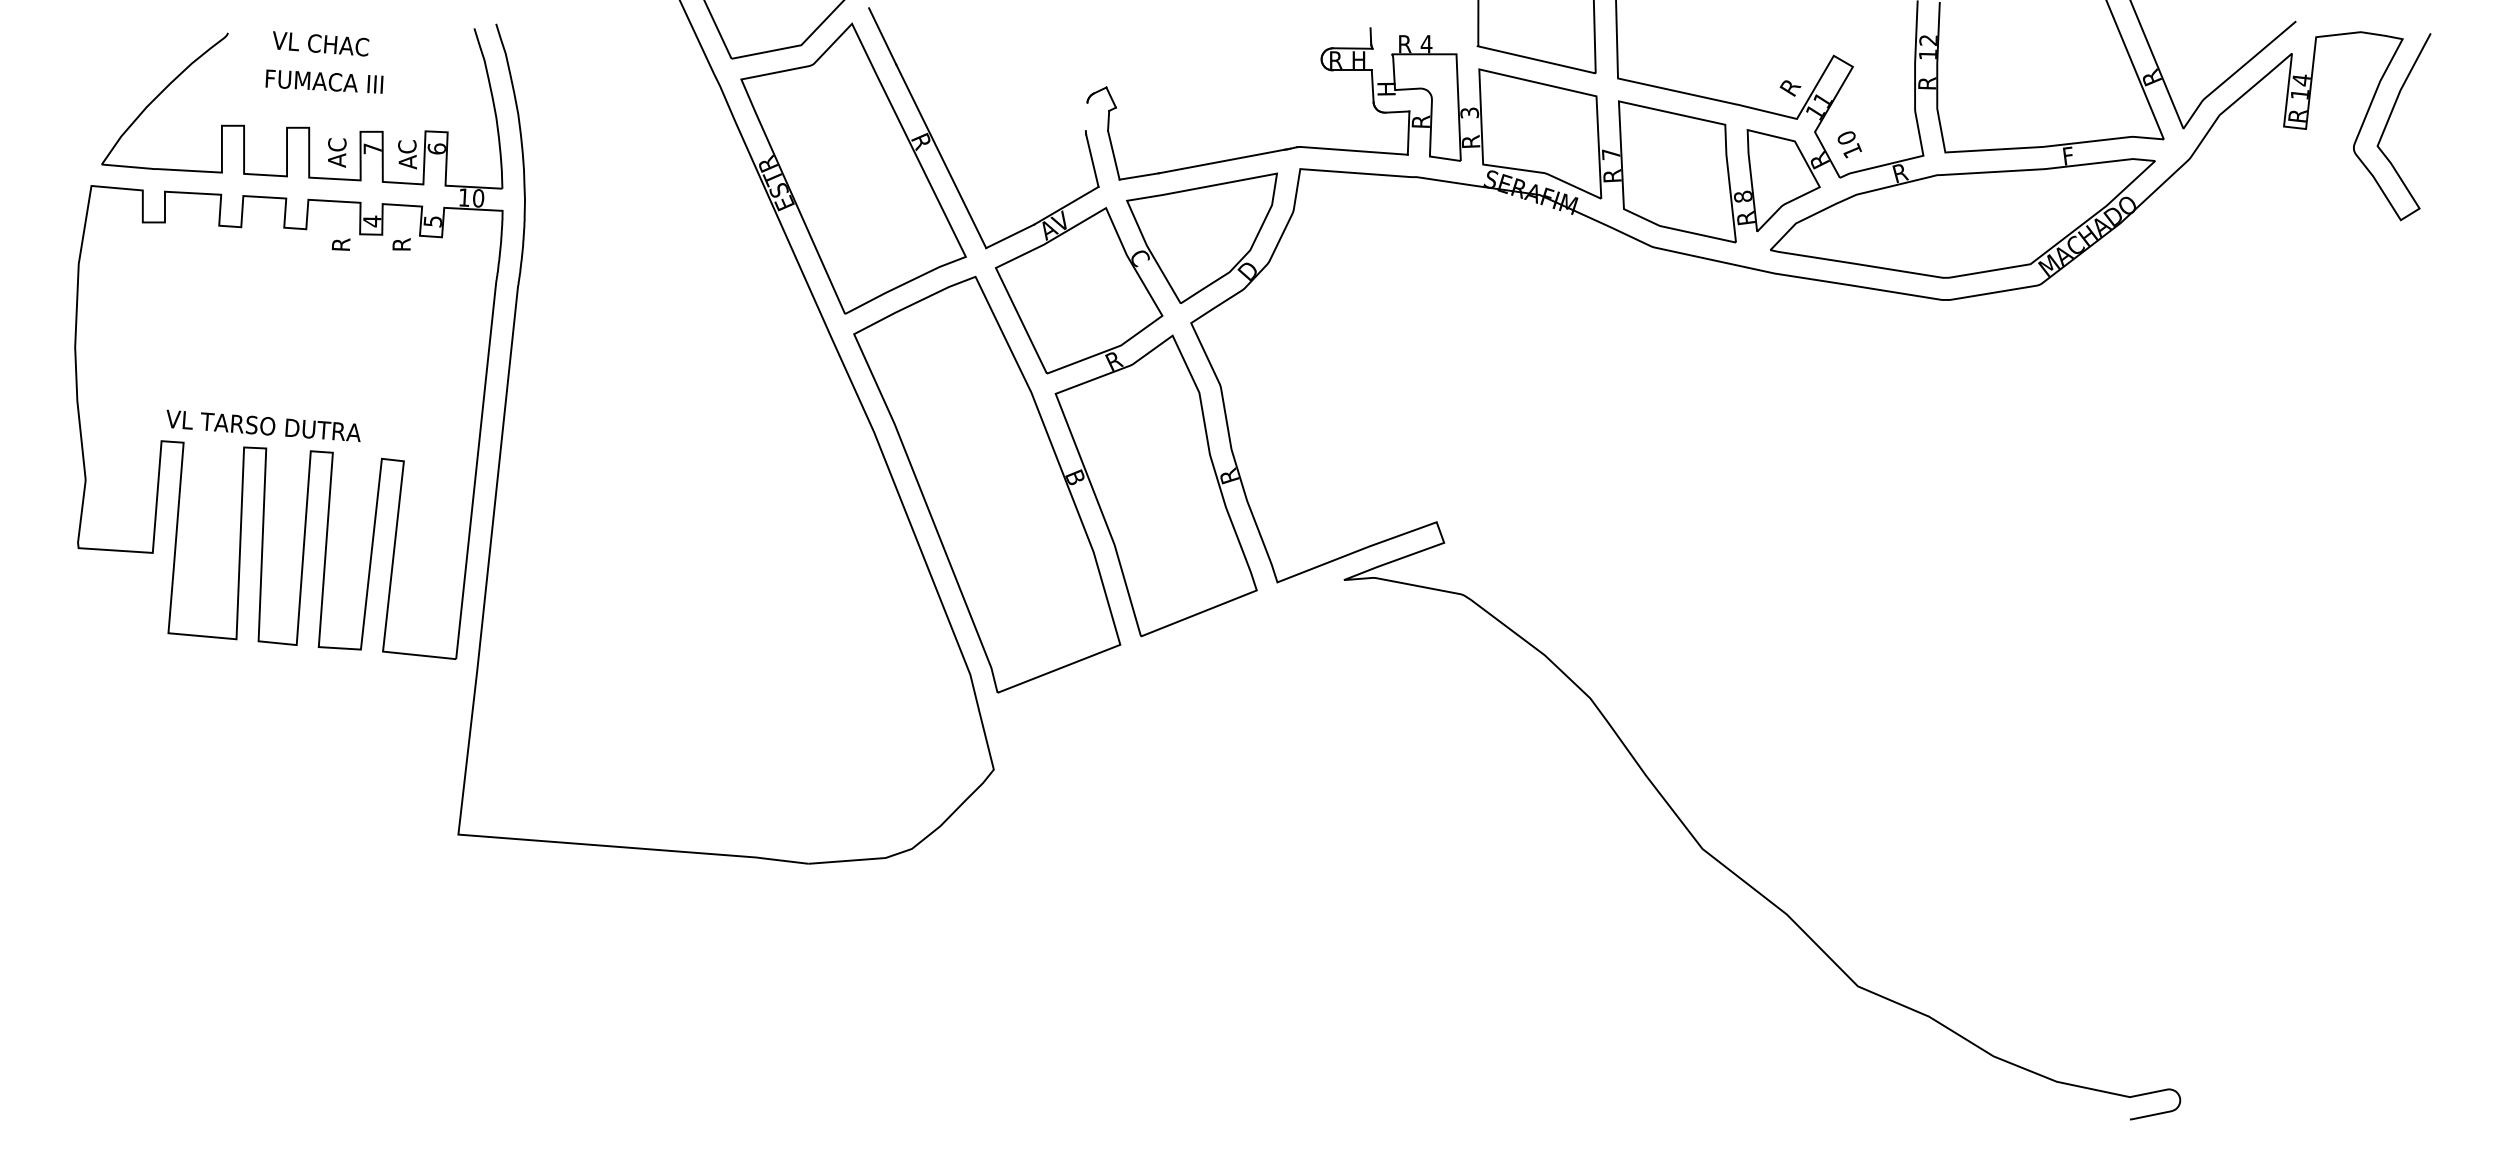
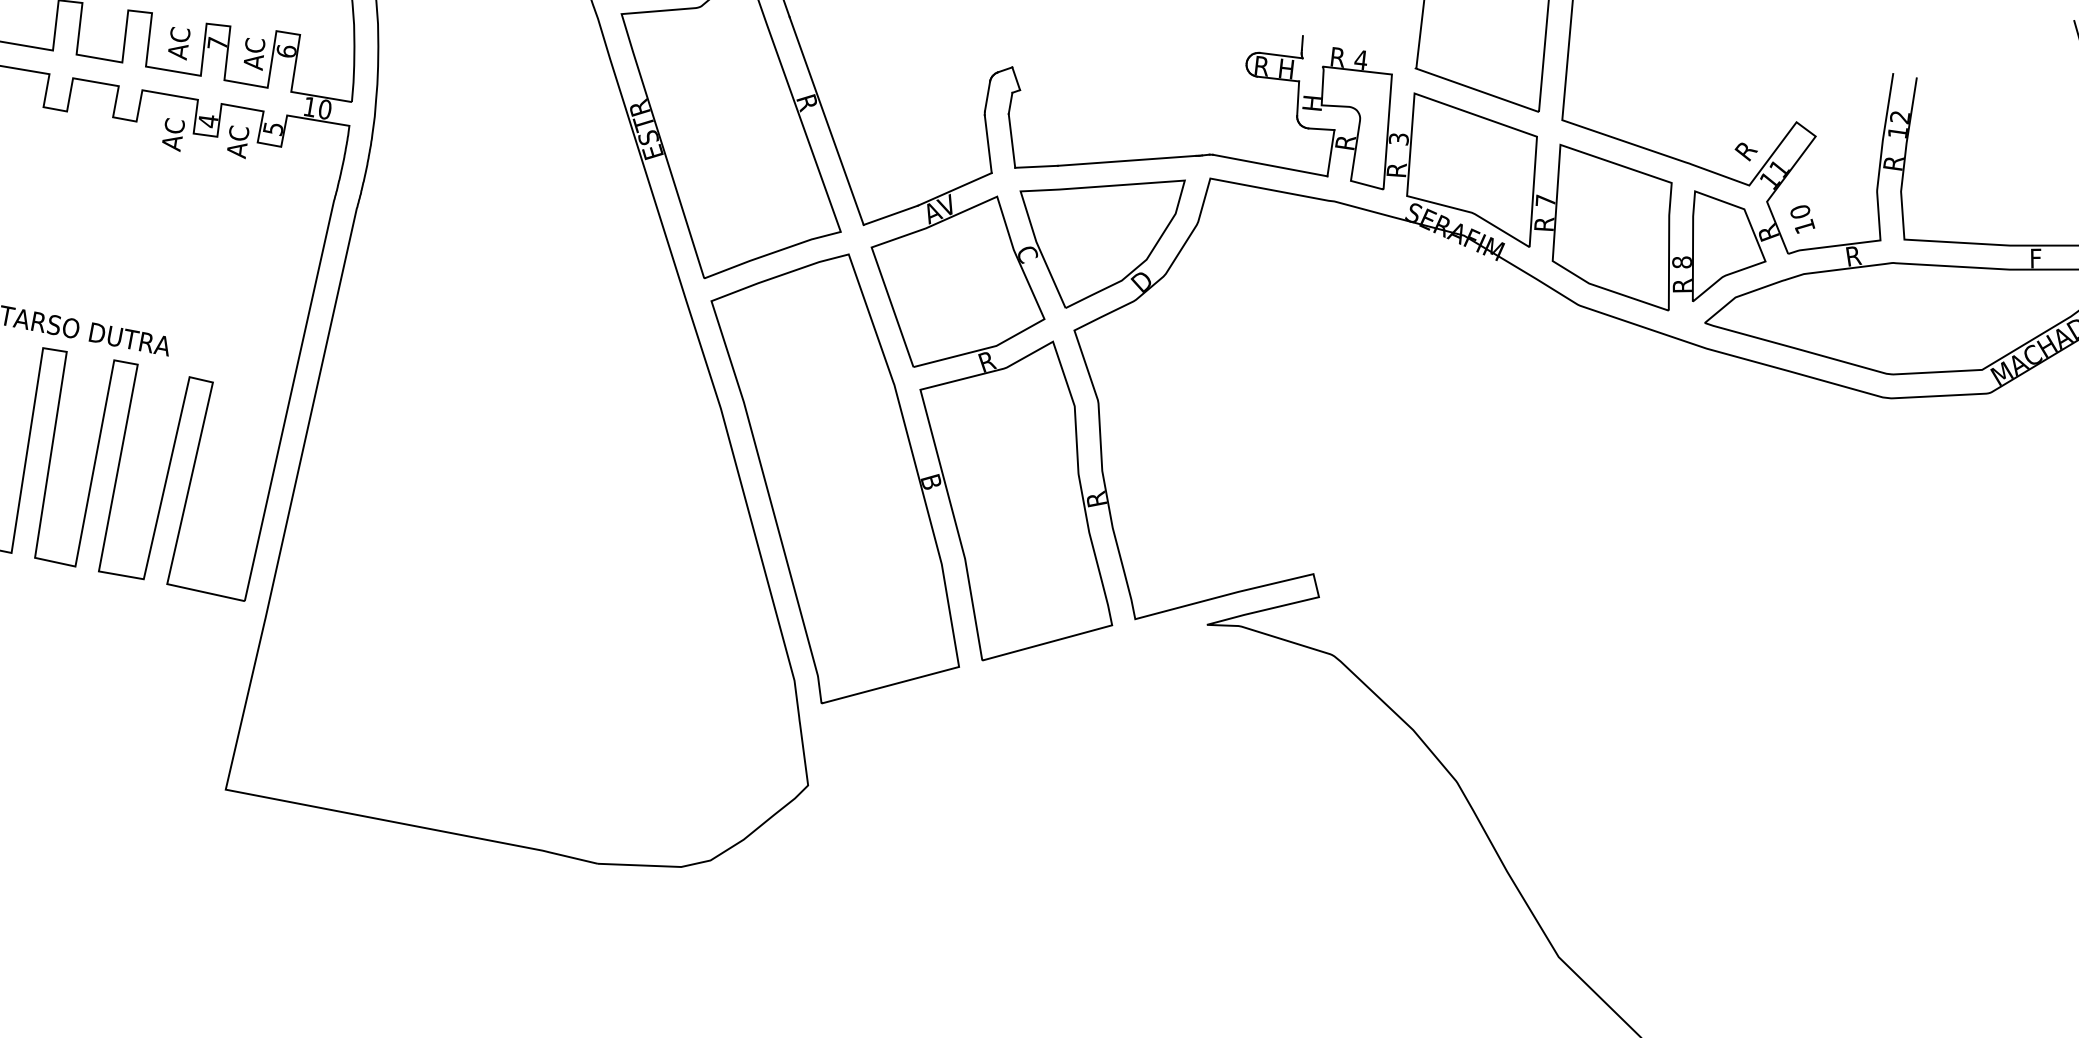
line: (1086, 116) -> (987, 96), added
text: (341, 237) -> (173, 134), R -> AC
text: (401, 237) -> (237, 142), R -> AC

